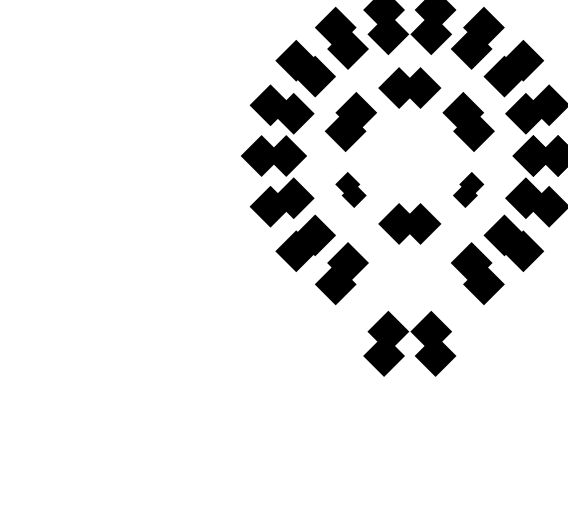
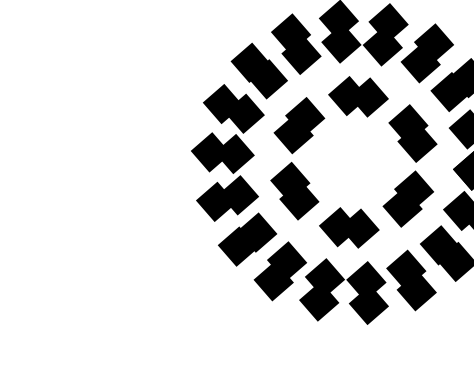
part: (350, 189) -> (294, 190), size x1.67
part: (468, 189) -> (408, 198), size x1.67
part: (403, 337) -> (339, 284), moved

